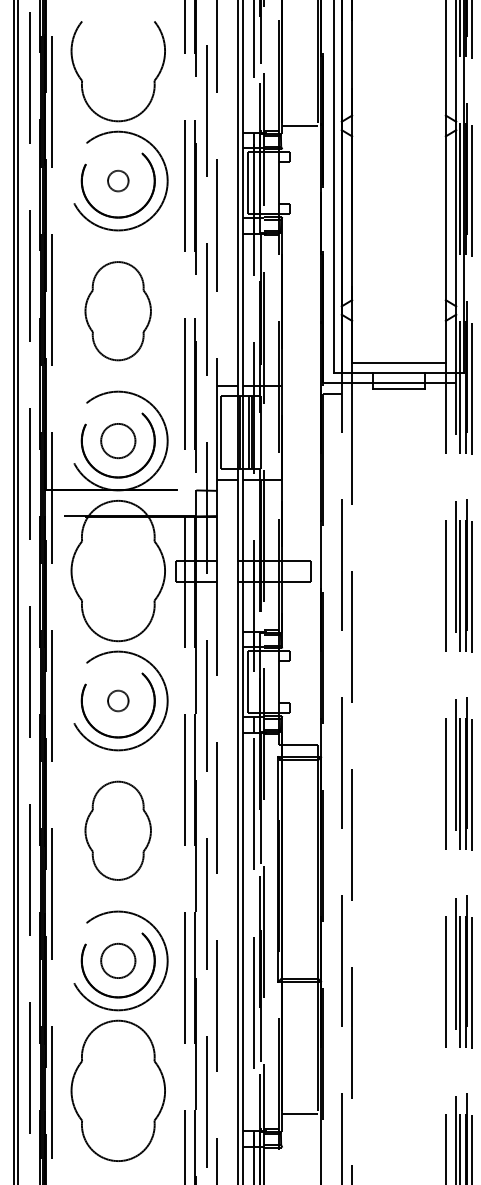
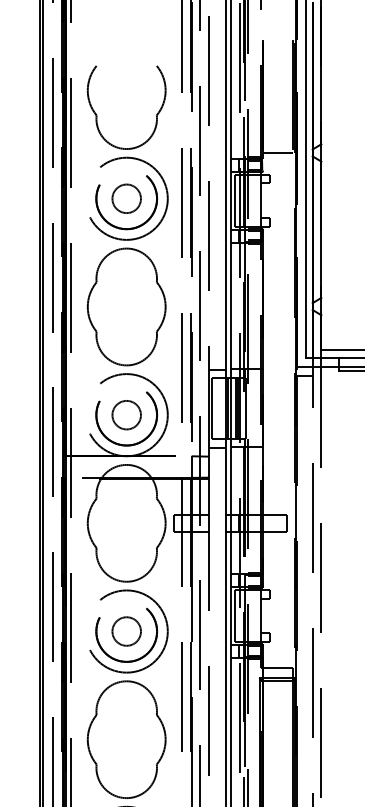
circle: (118, 180) -> (126, 198), size x1.67
part: (117, 311) -> (126, 307), size x1.43
circle: (118, 700) -> (126, 631), size x1.67
part: (117, 830) -> (126, 739), size x1.43

